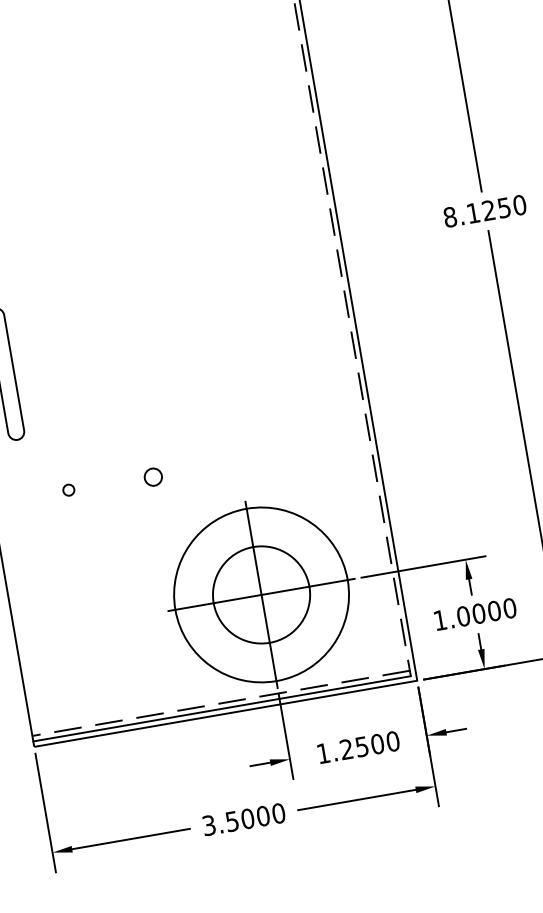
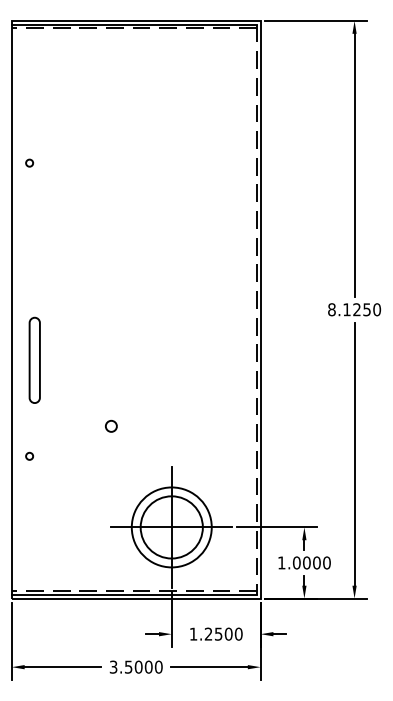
circle: (153, 475) -> (111, 425), moved
circle: (68, 488) -> (29, 455), moved
circle: (261, 595) -> (171, 527), size x0.71

